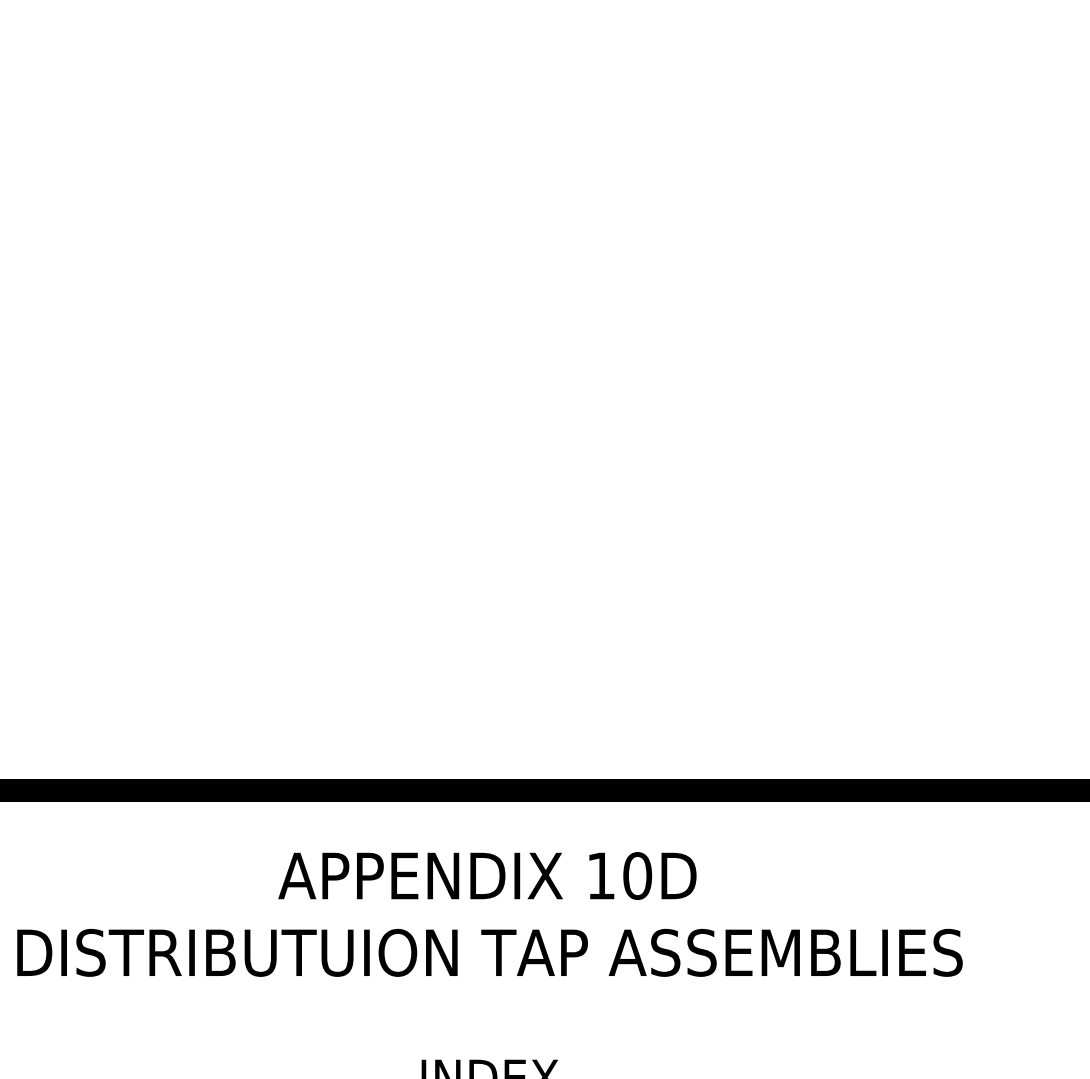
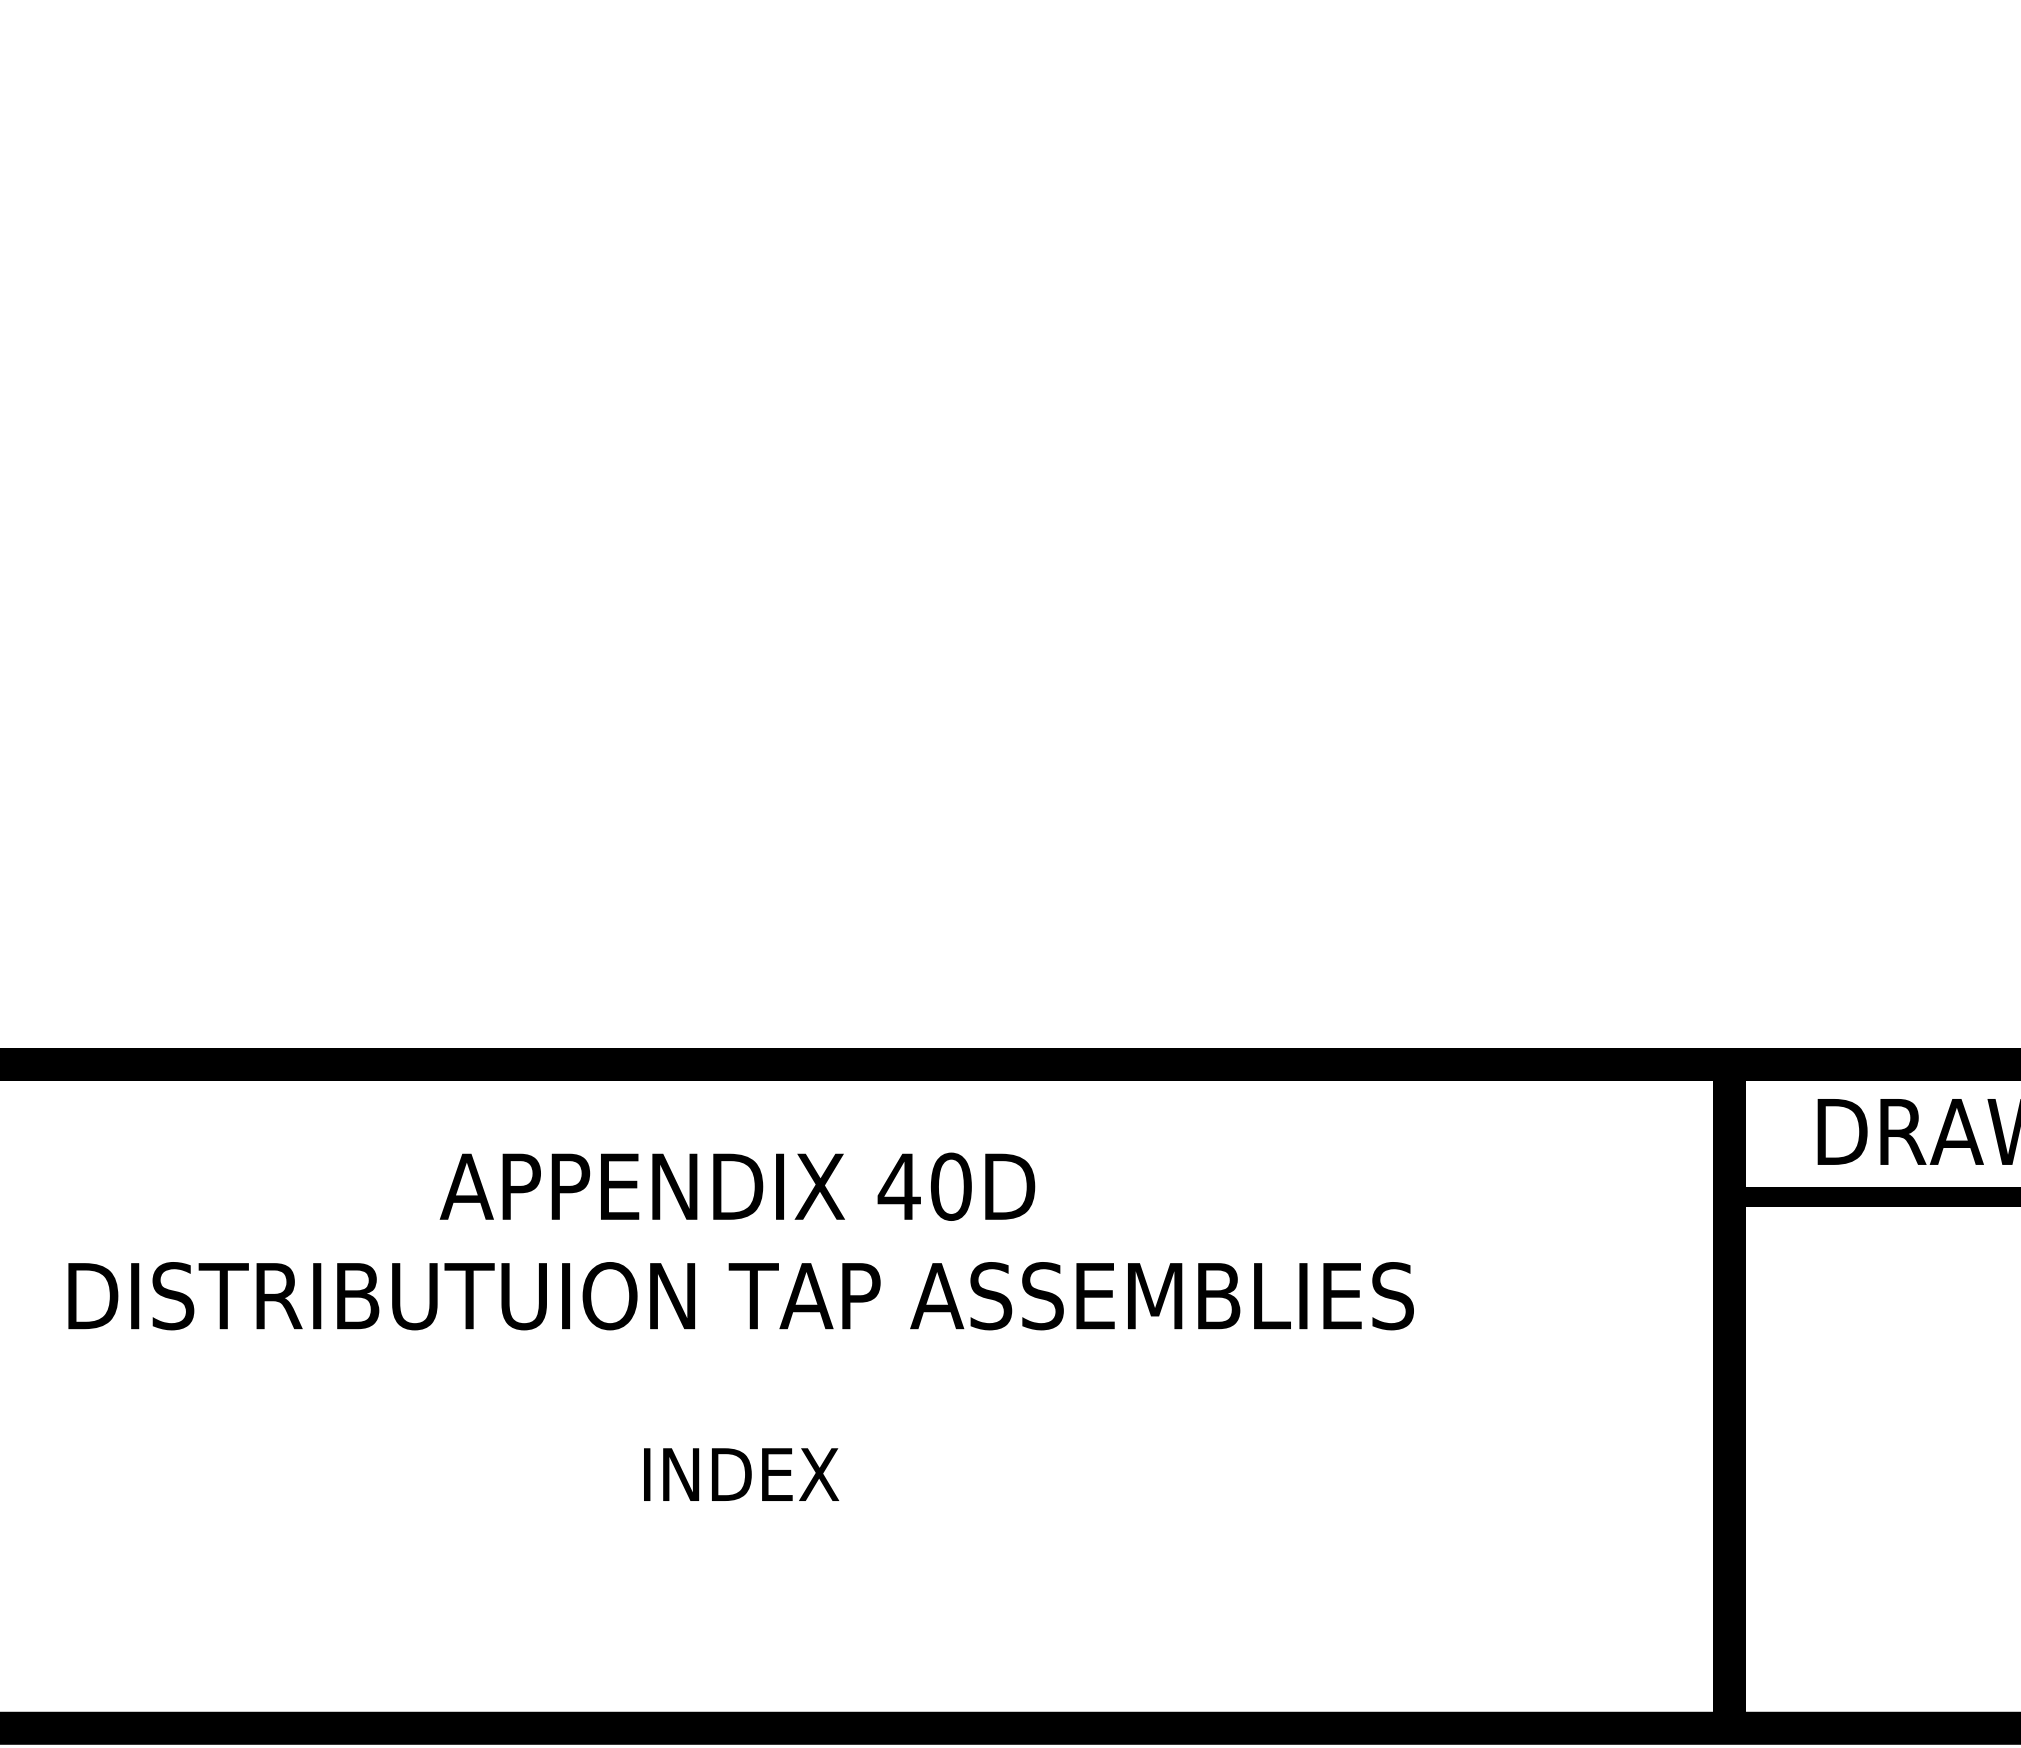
text: (600, 875) -> (898, 1186), 10D -> 40D

